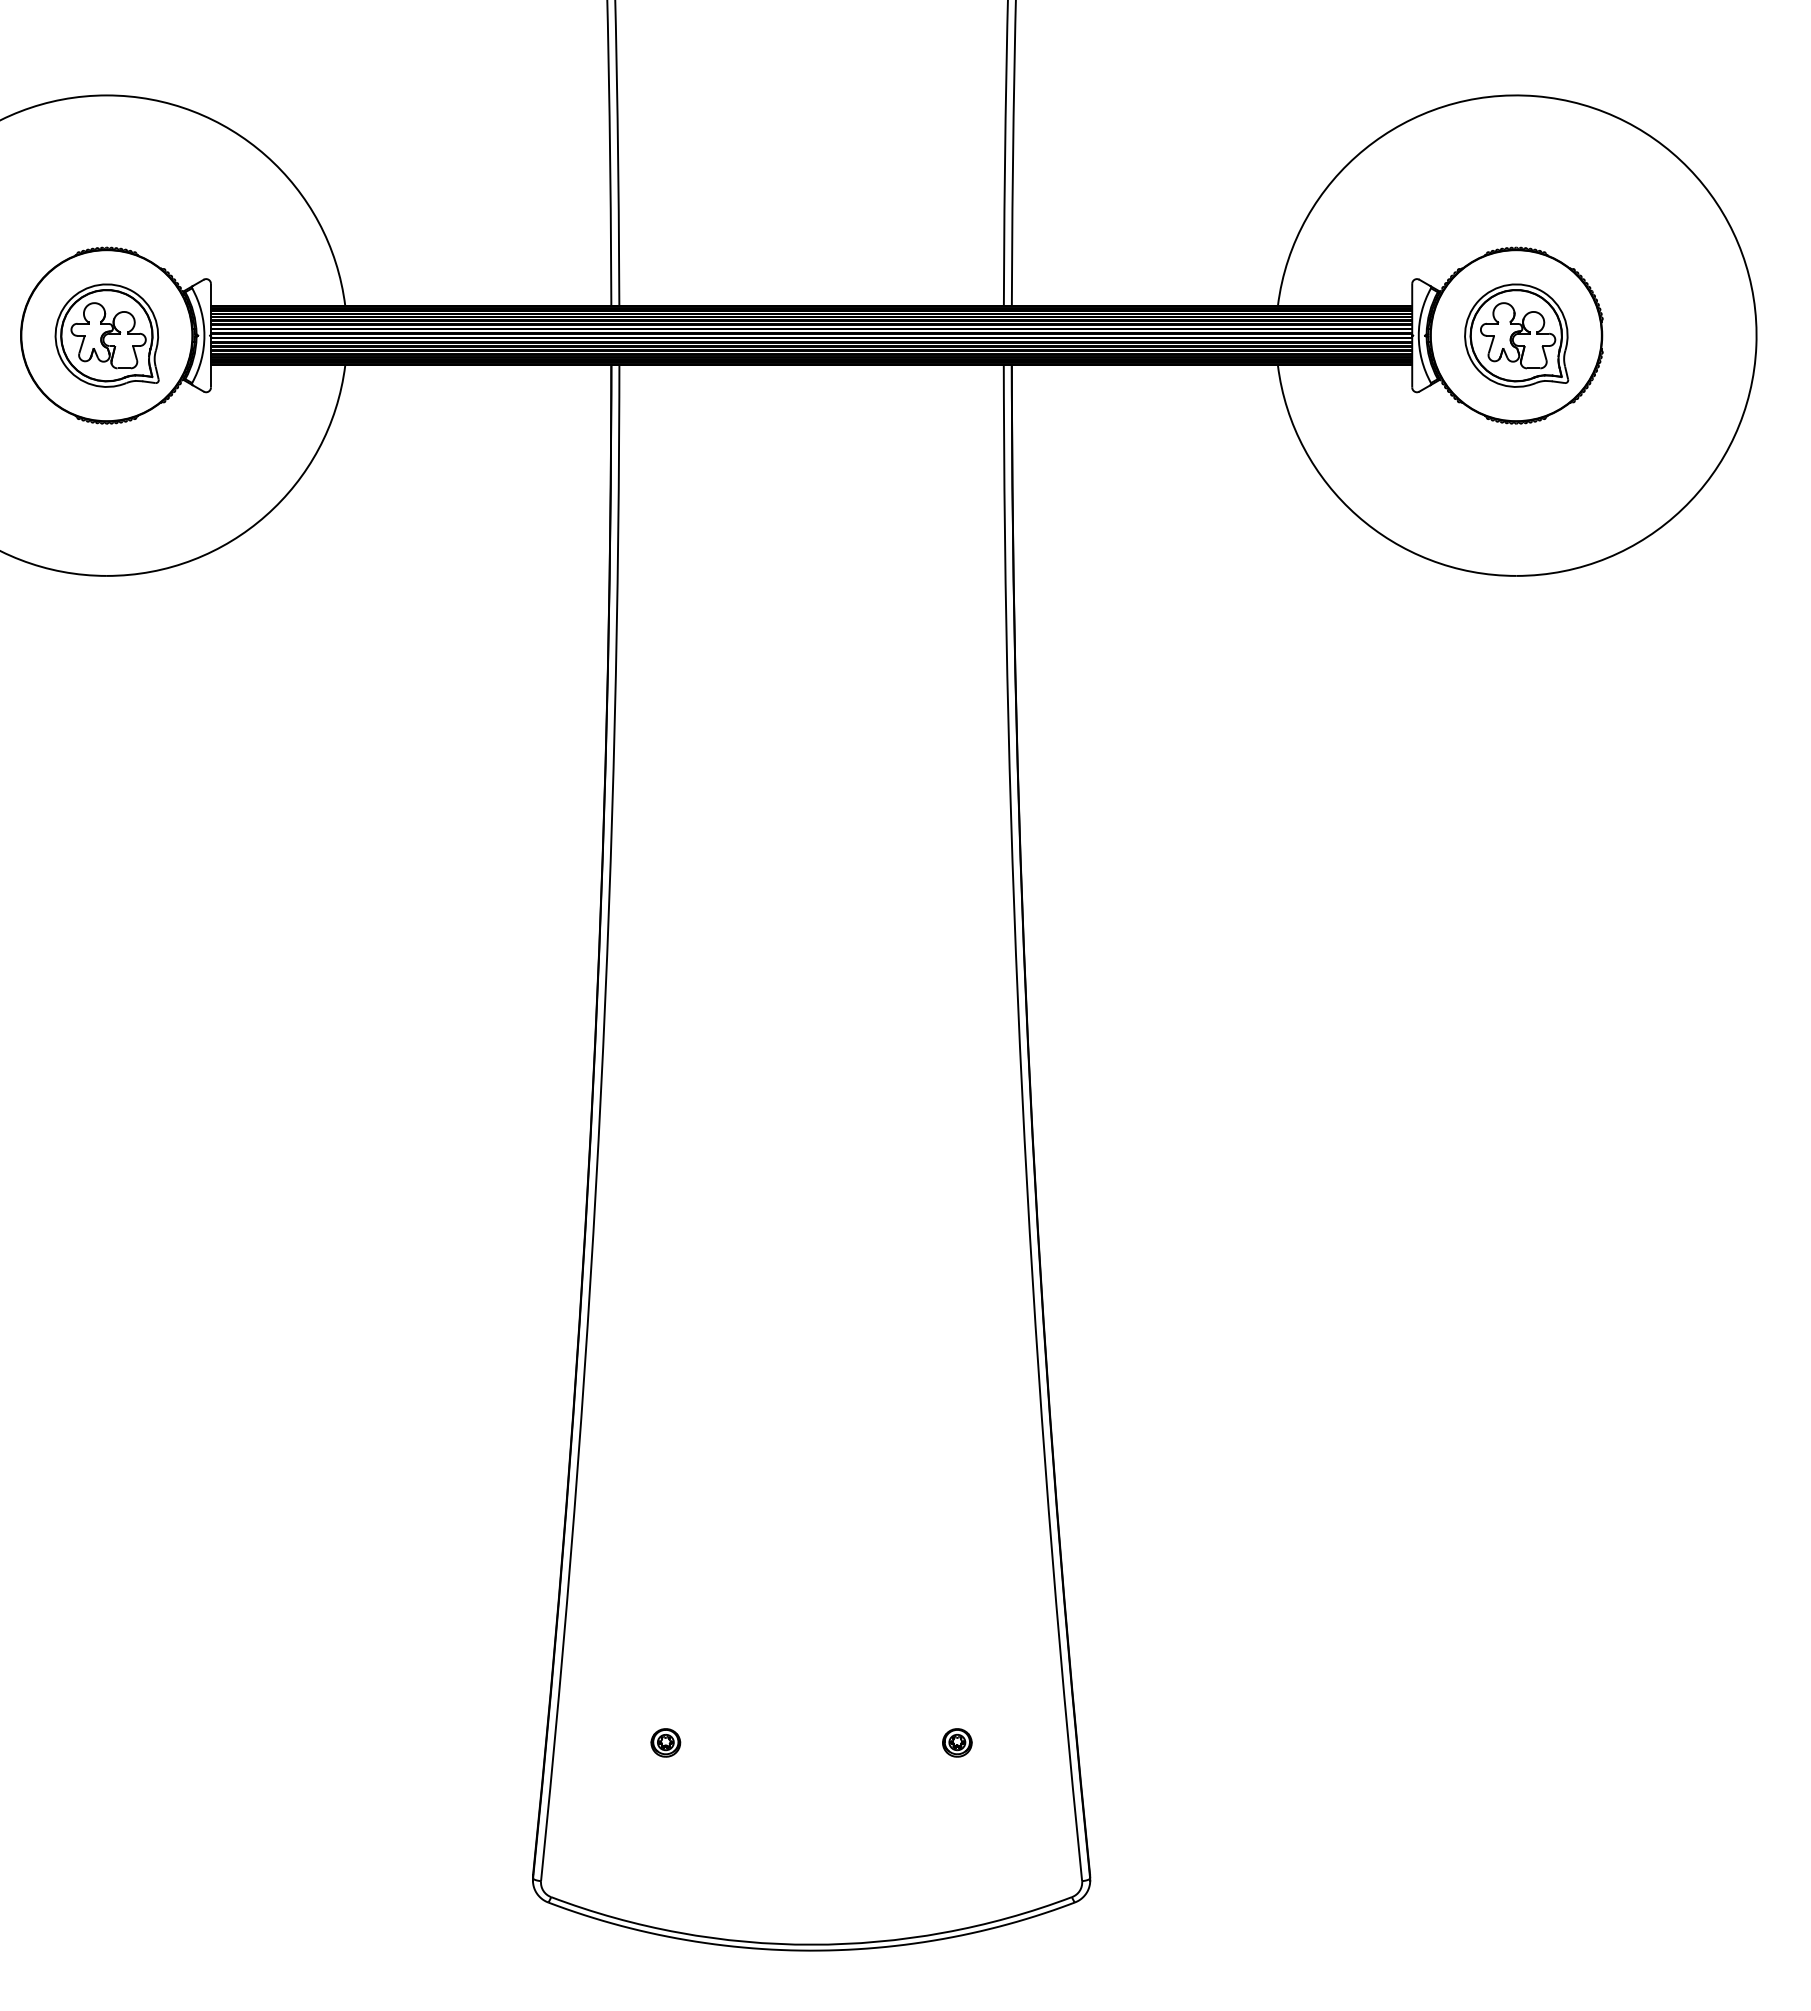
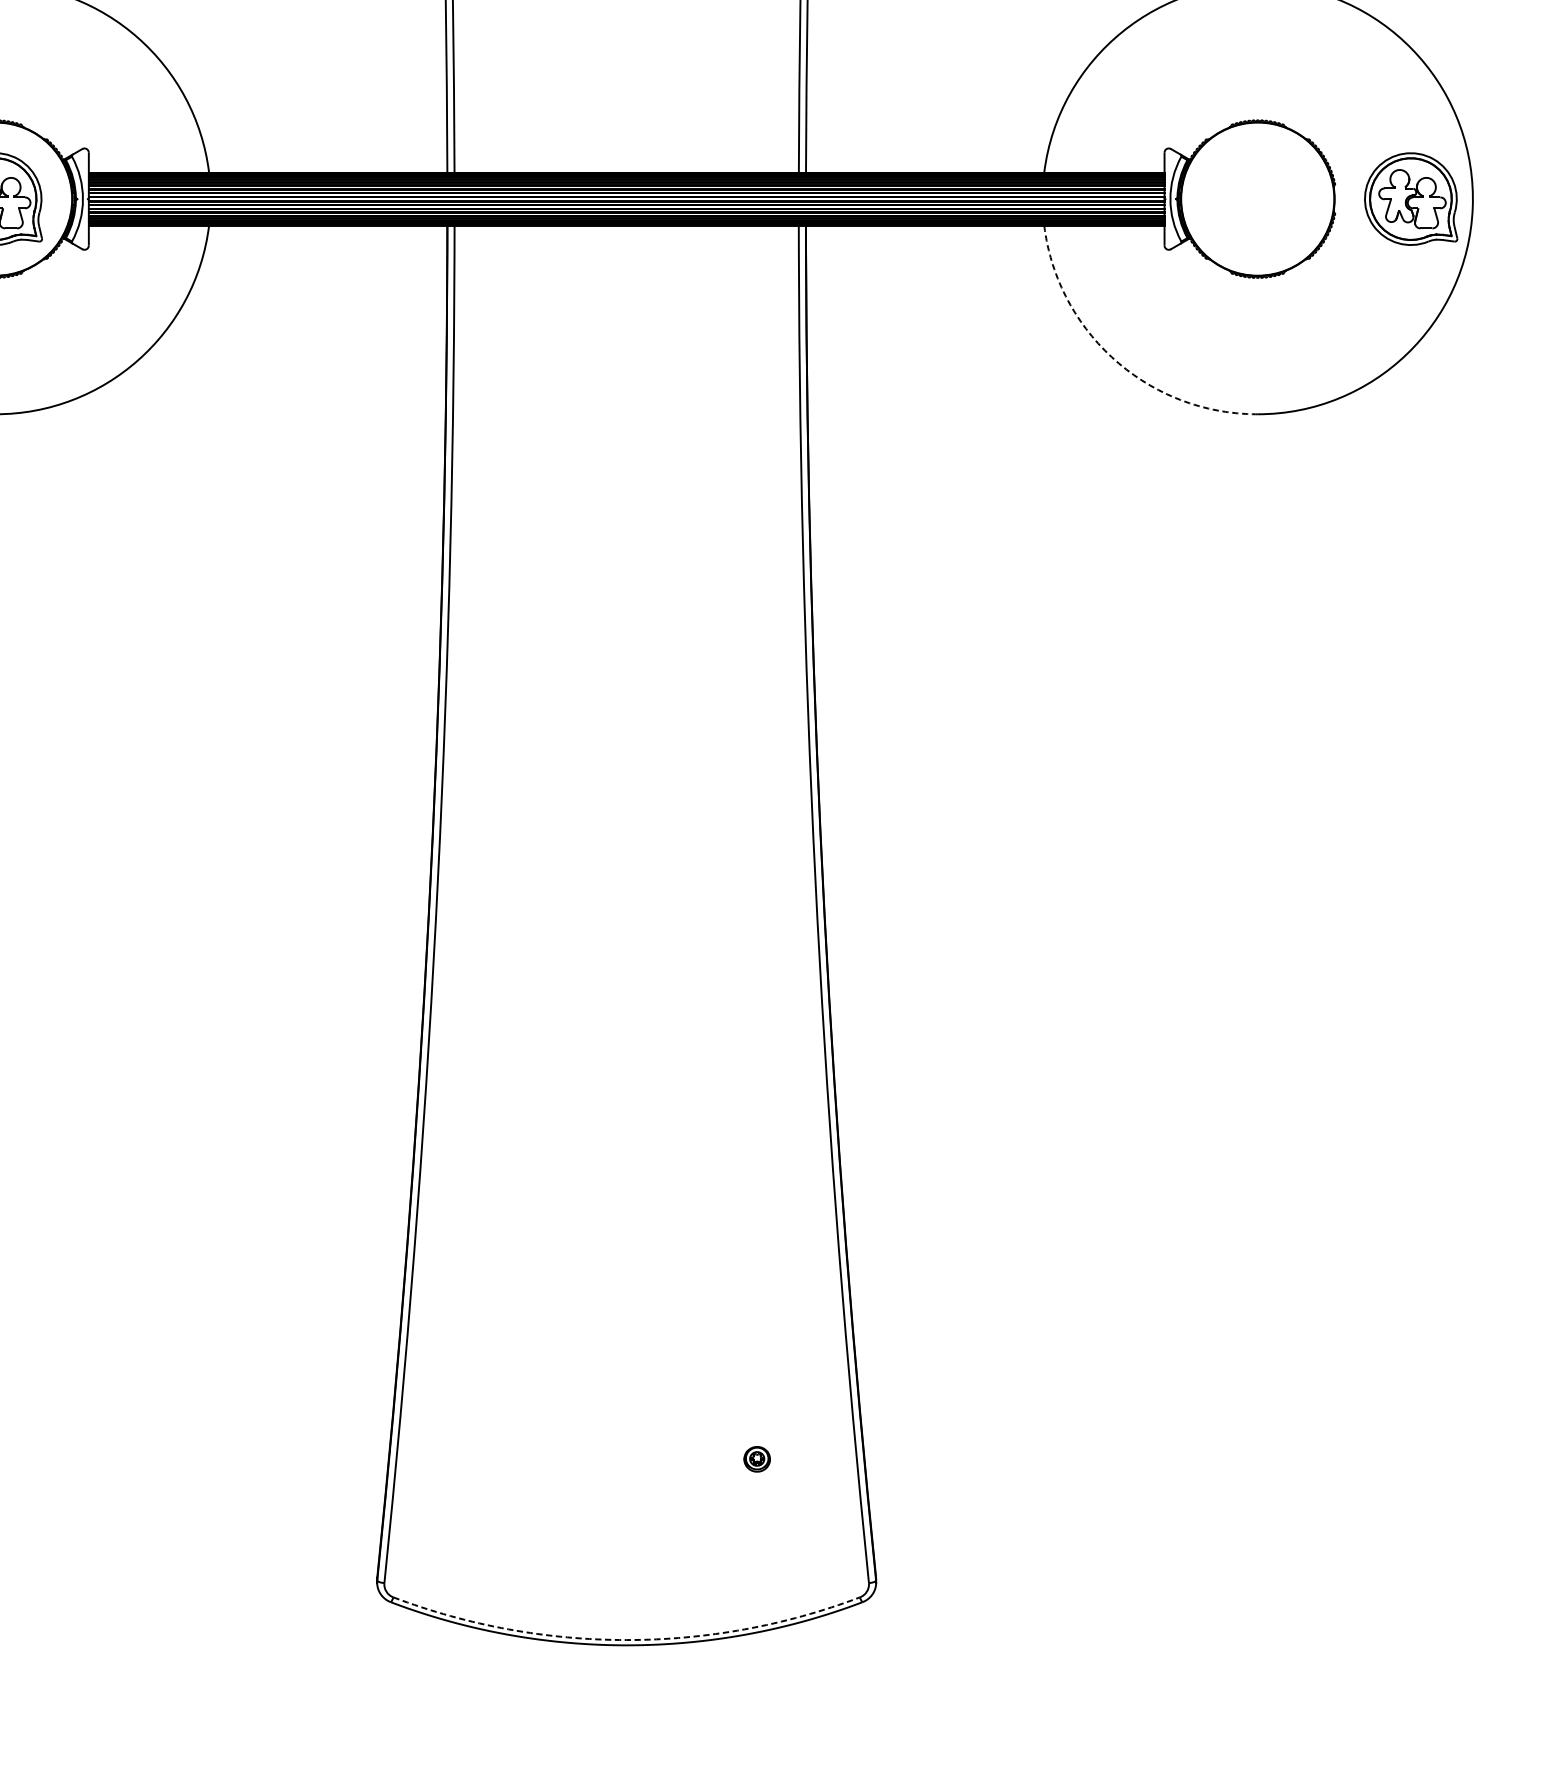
part: (1516, 335) -> (1411, 198), moved
arc: (1357, 515) -> (1115, 360), solid -> dashed
part: (665, 1742) -> (495, 1458), removed
arc: (811, 1944) -> (626, 1639), solid -> dashed

